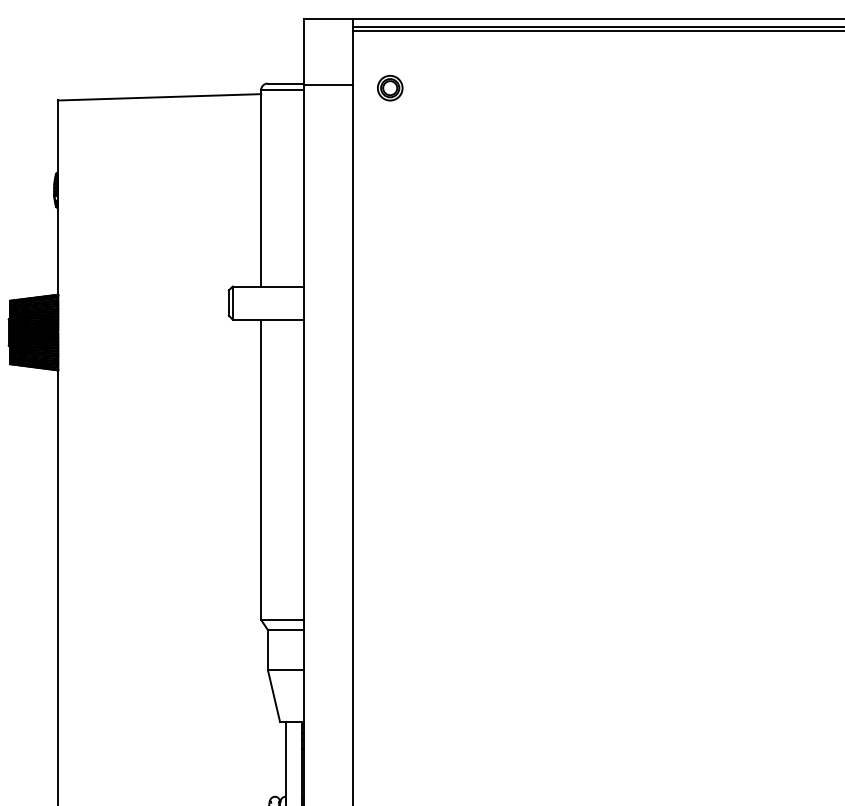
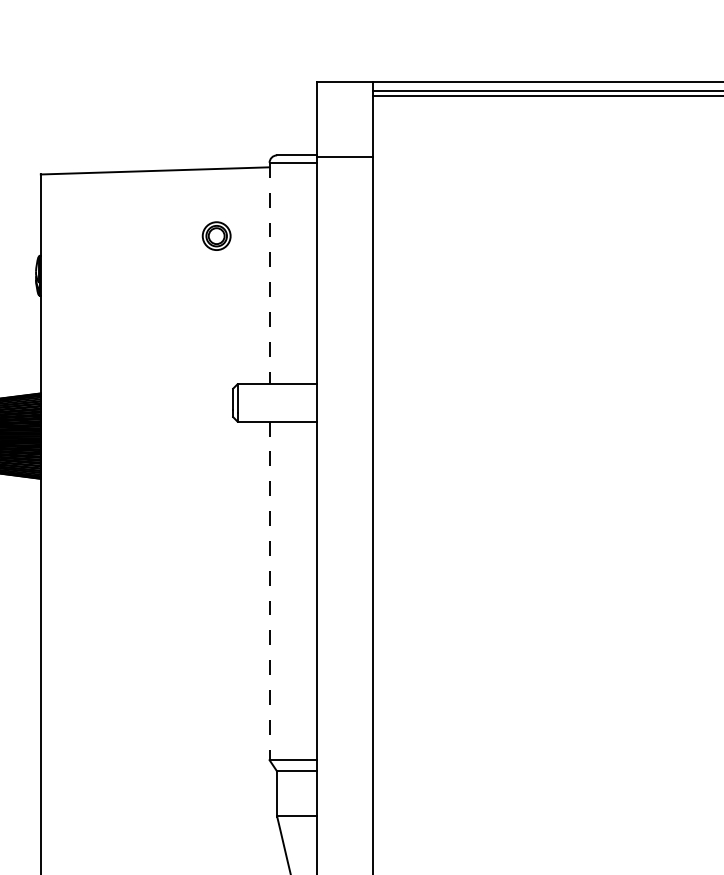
part: (390, 87) -> (217, 235), moved
line: (261, 188) -> (269, 273), solid -> dashed
line: (261, 470) -> (269, 591), solid -> dashed

